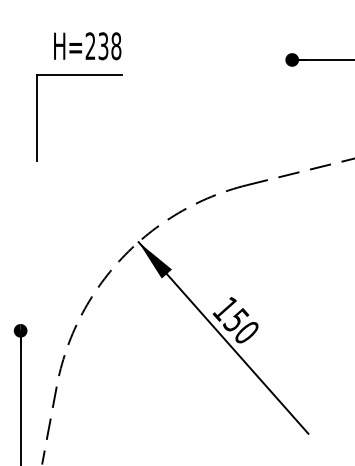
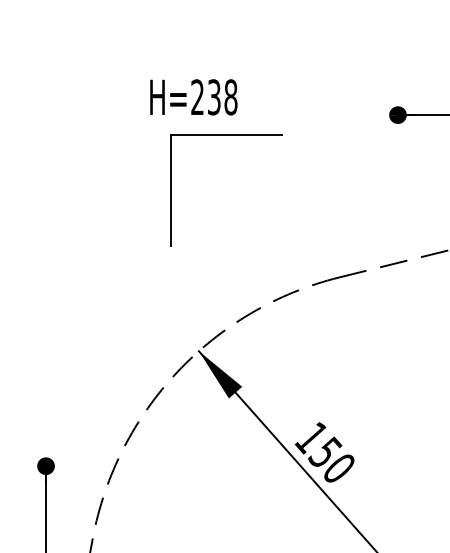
text: (87, 46) -> (193, 97), moved
part: (79, 75) -> (225, 135), moved

